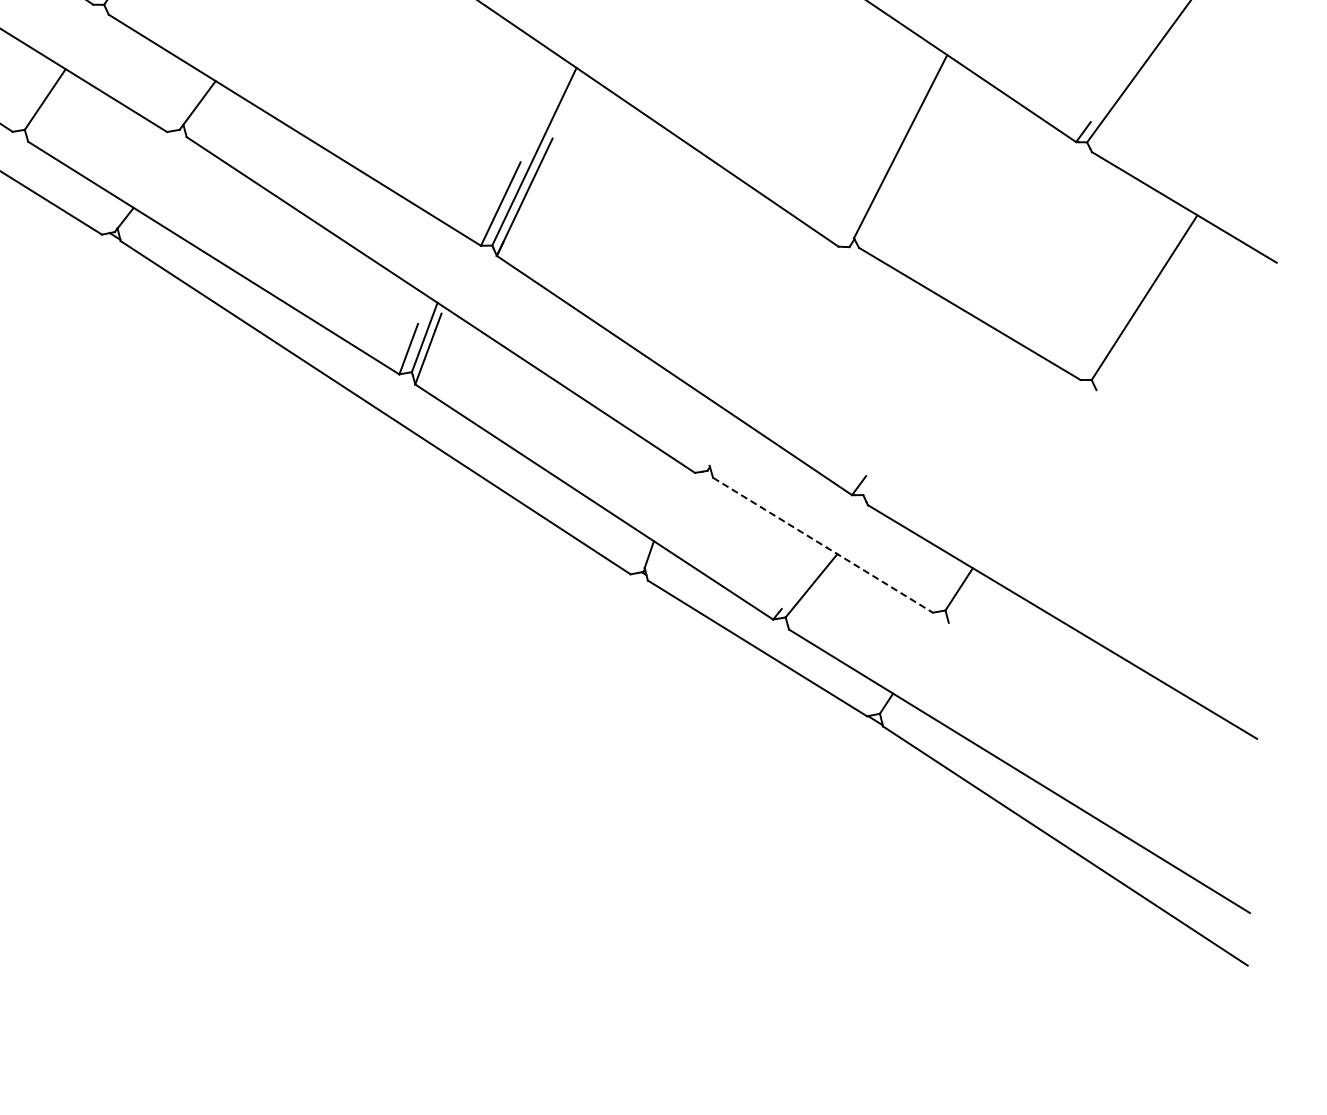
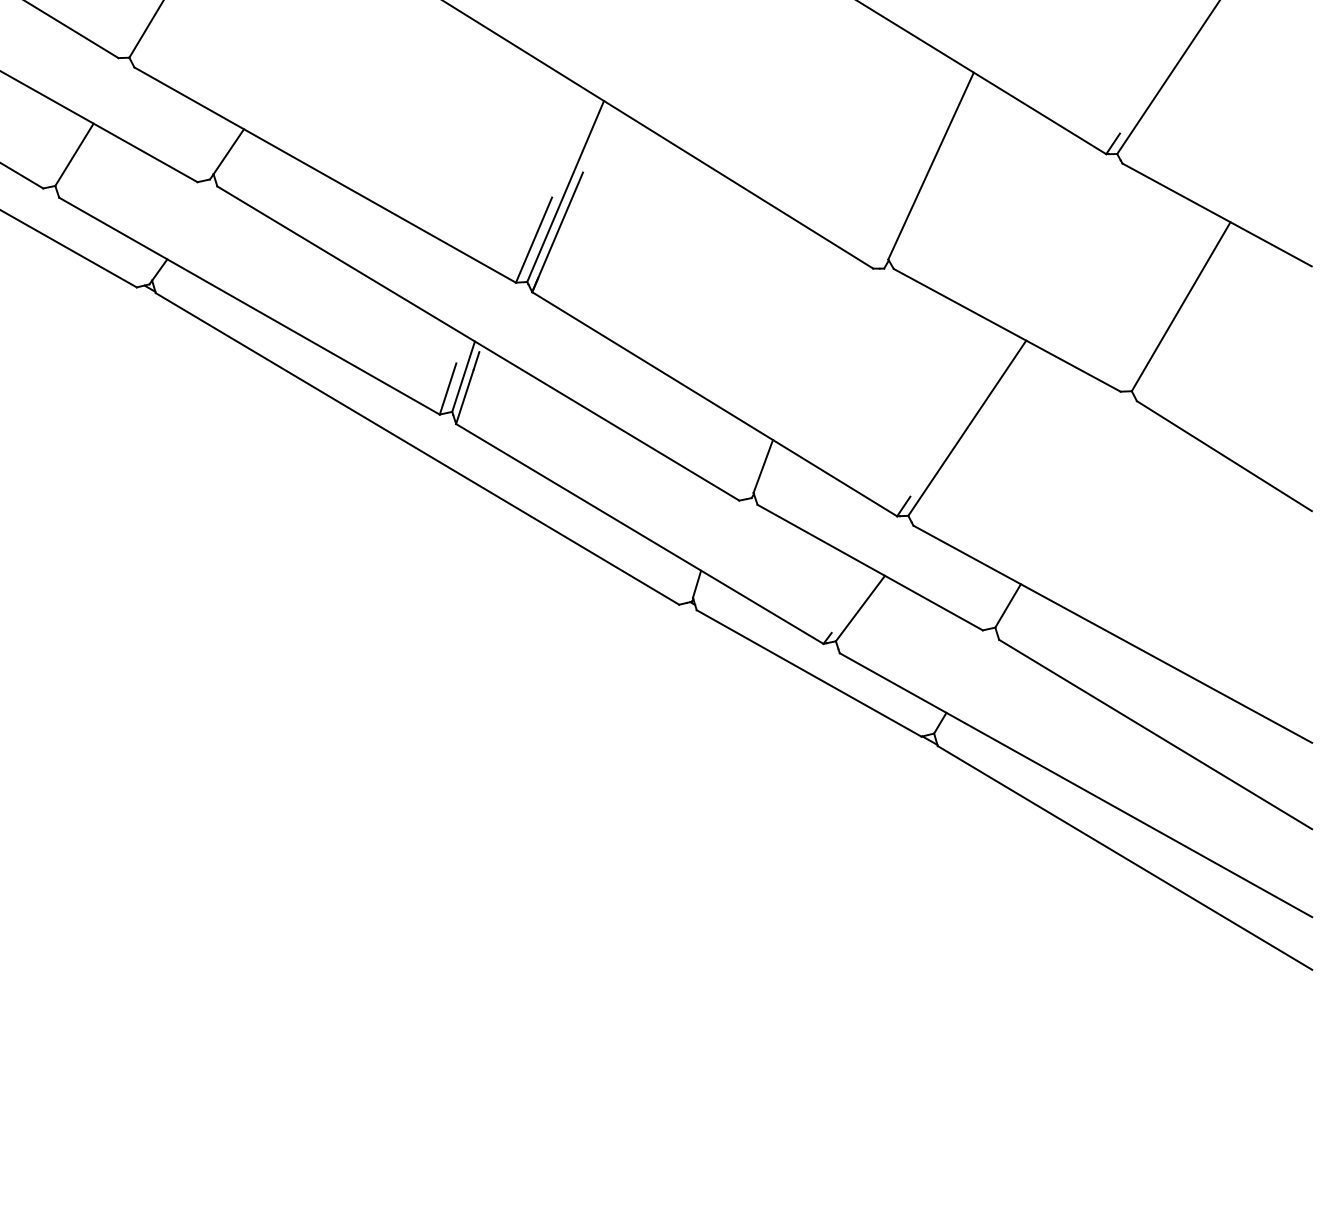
line: (926, 409) -> (967, 427), added
line: (720, 439) -> (763, 466), added
line: (1180, 449) -> (1223, 456), added
line: (823, 545) -> (870, 567), dashed -> solid
line: (1101, 723) -> (1155, 734), added

